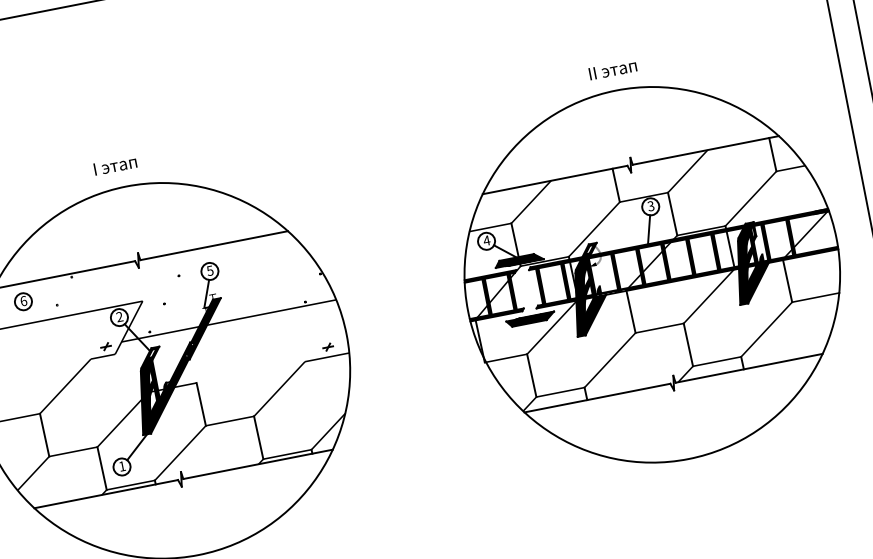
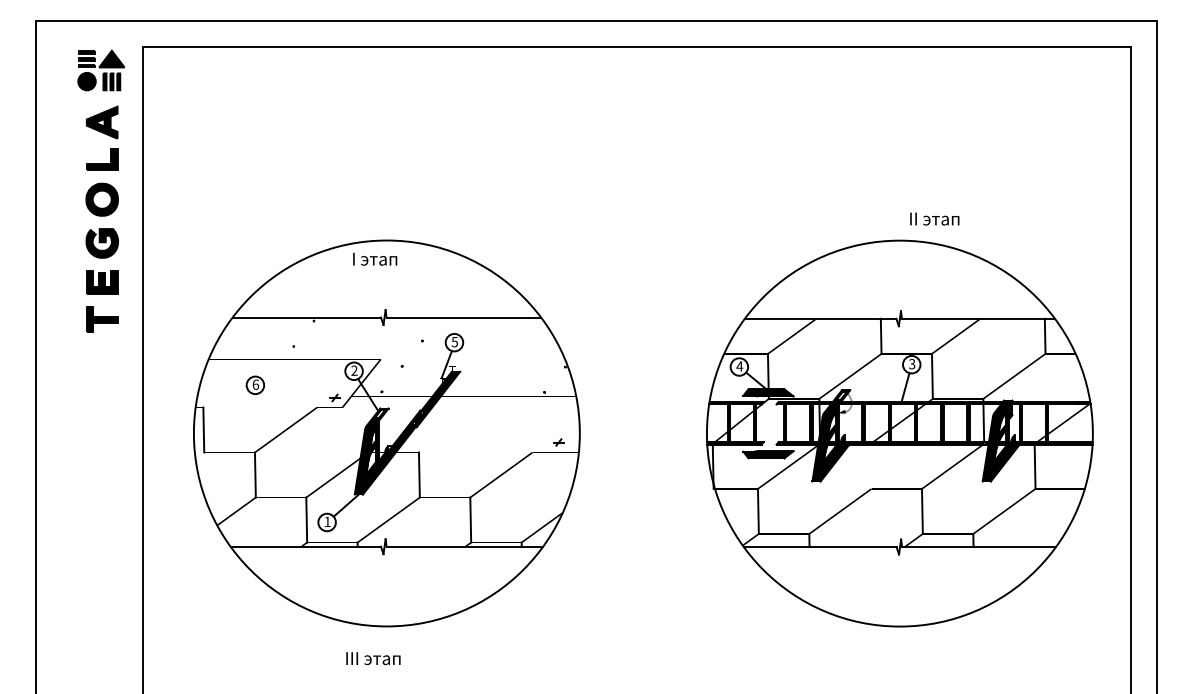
text: (612, 69) -> (934, 218), moved
text: (115, 164) -> (375, 258), moved
part: (23, 300) -> (255, 384), moved
line: (630, 311) -> (870, 466), removed

